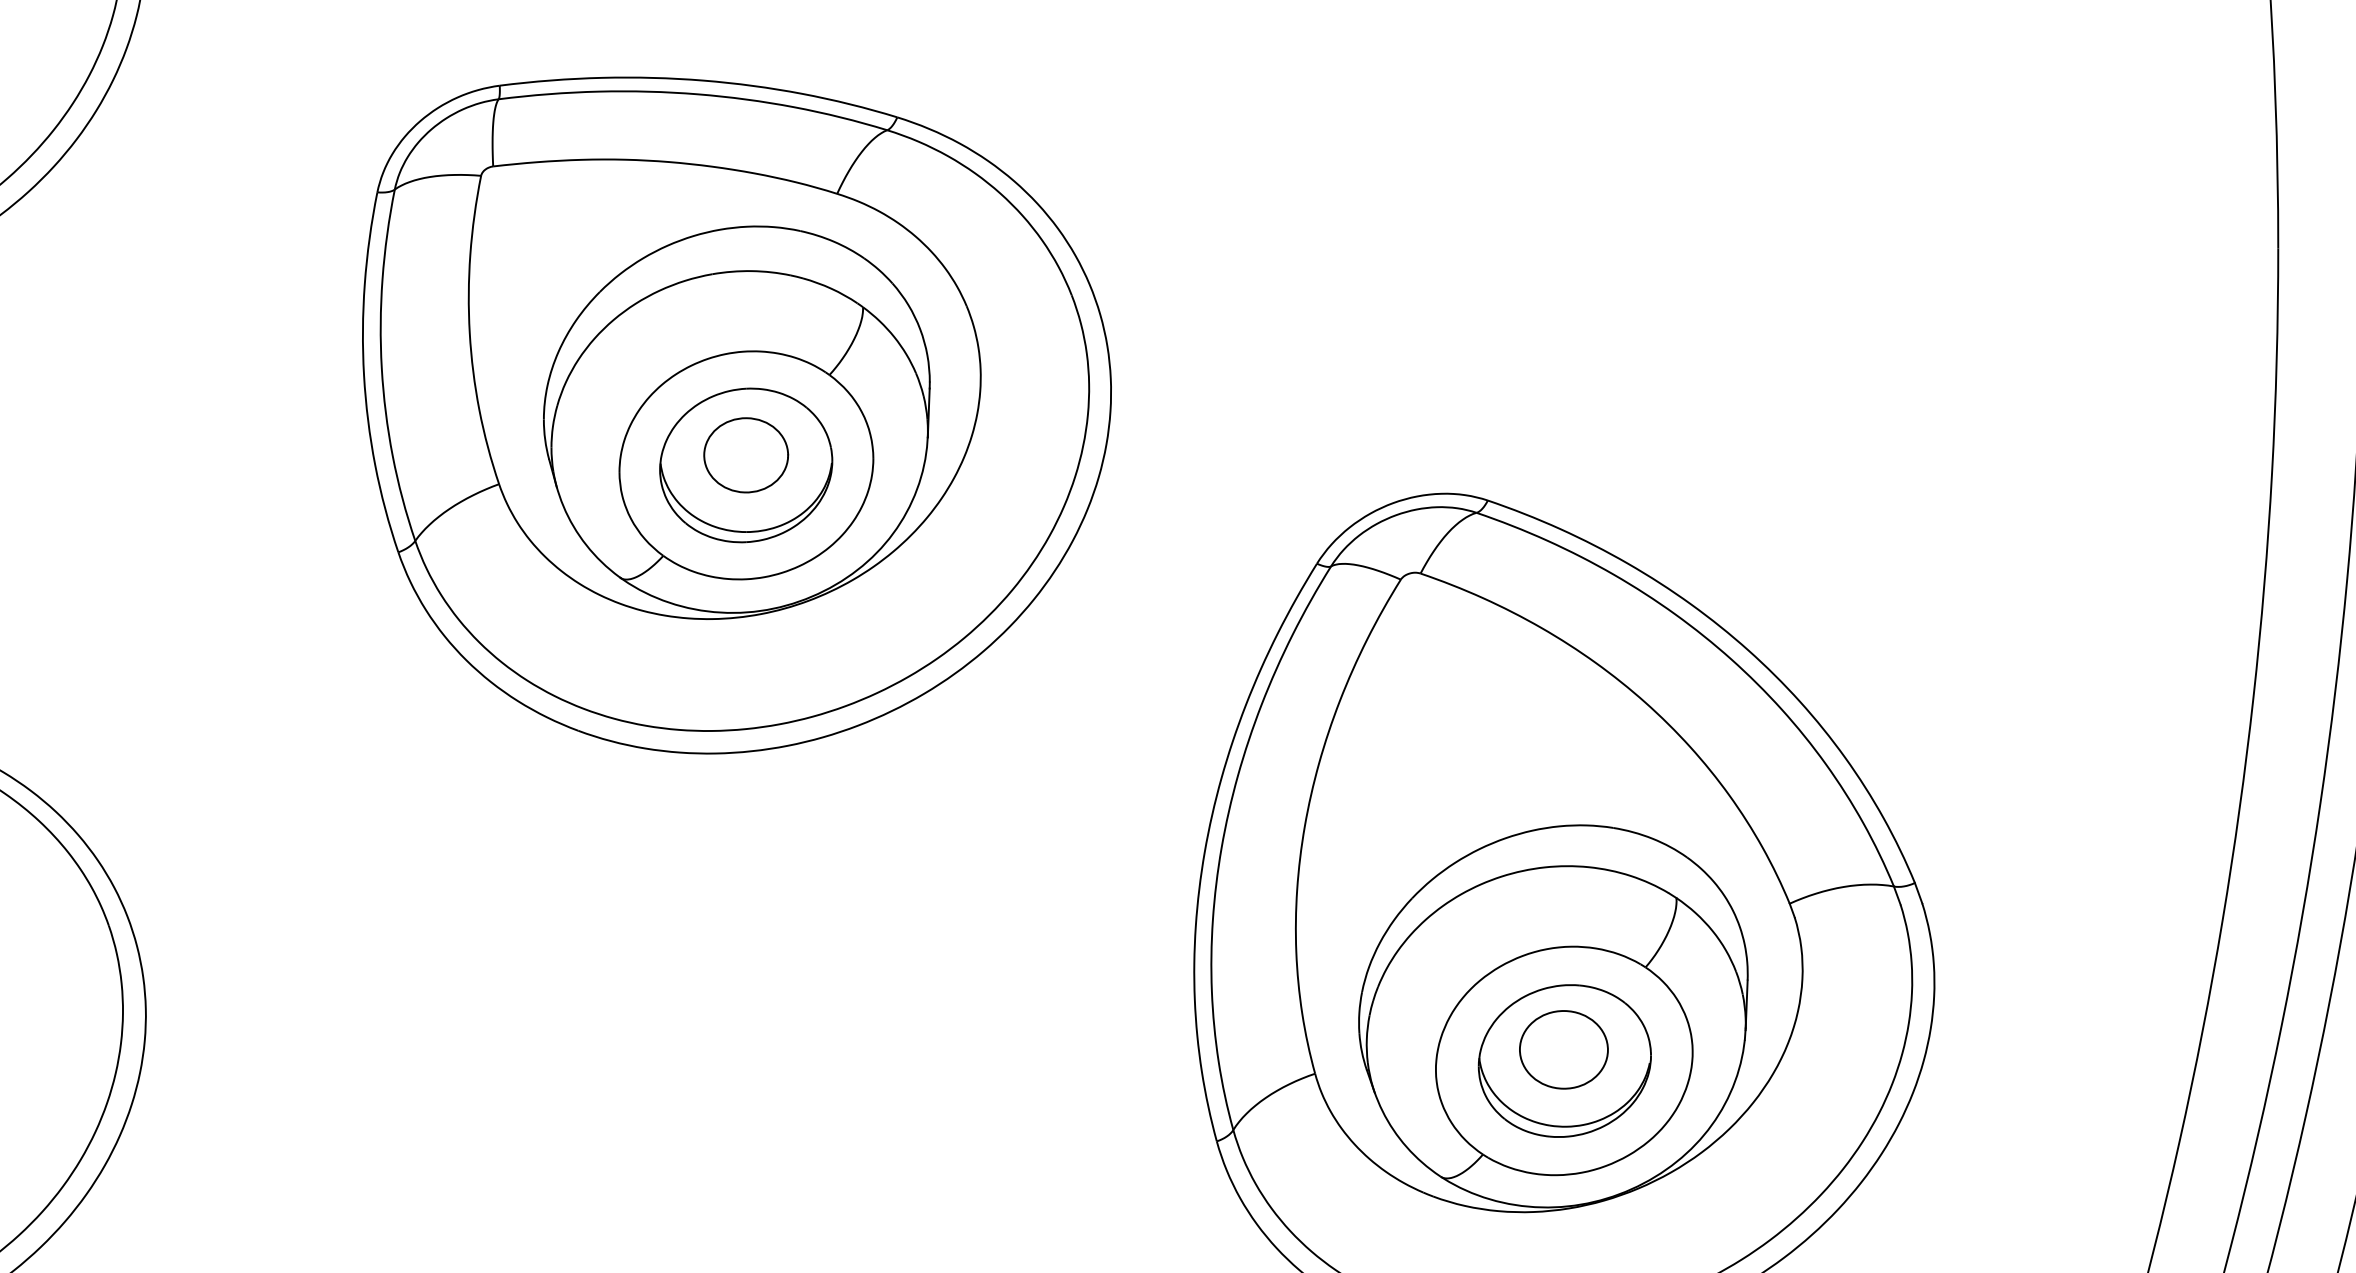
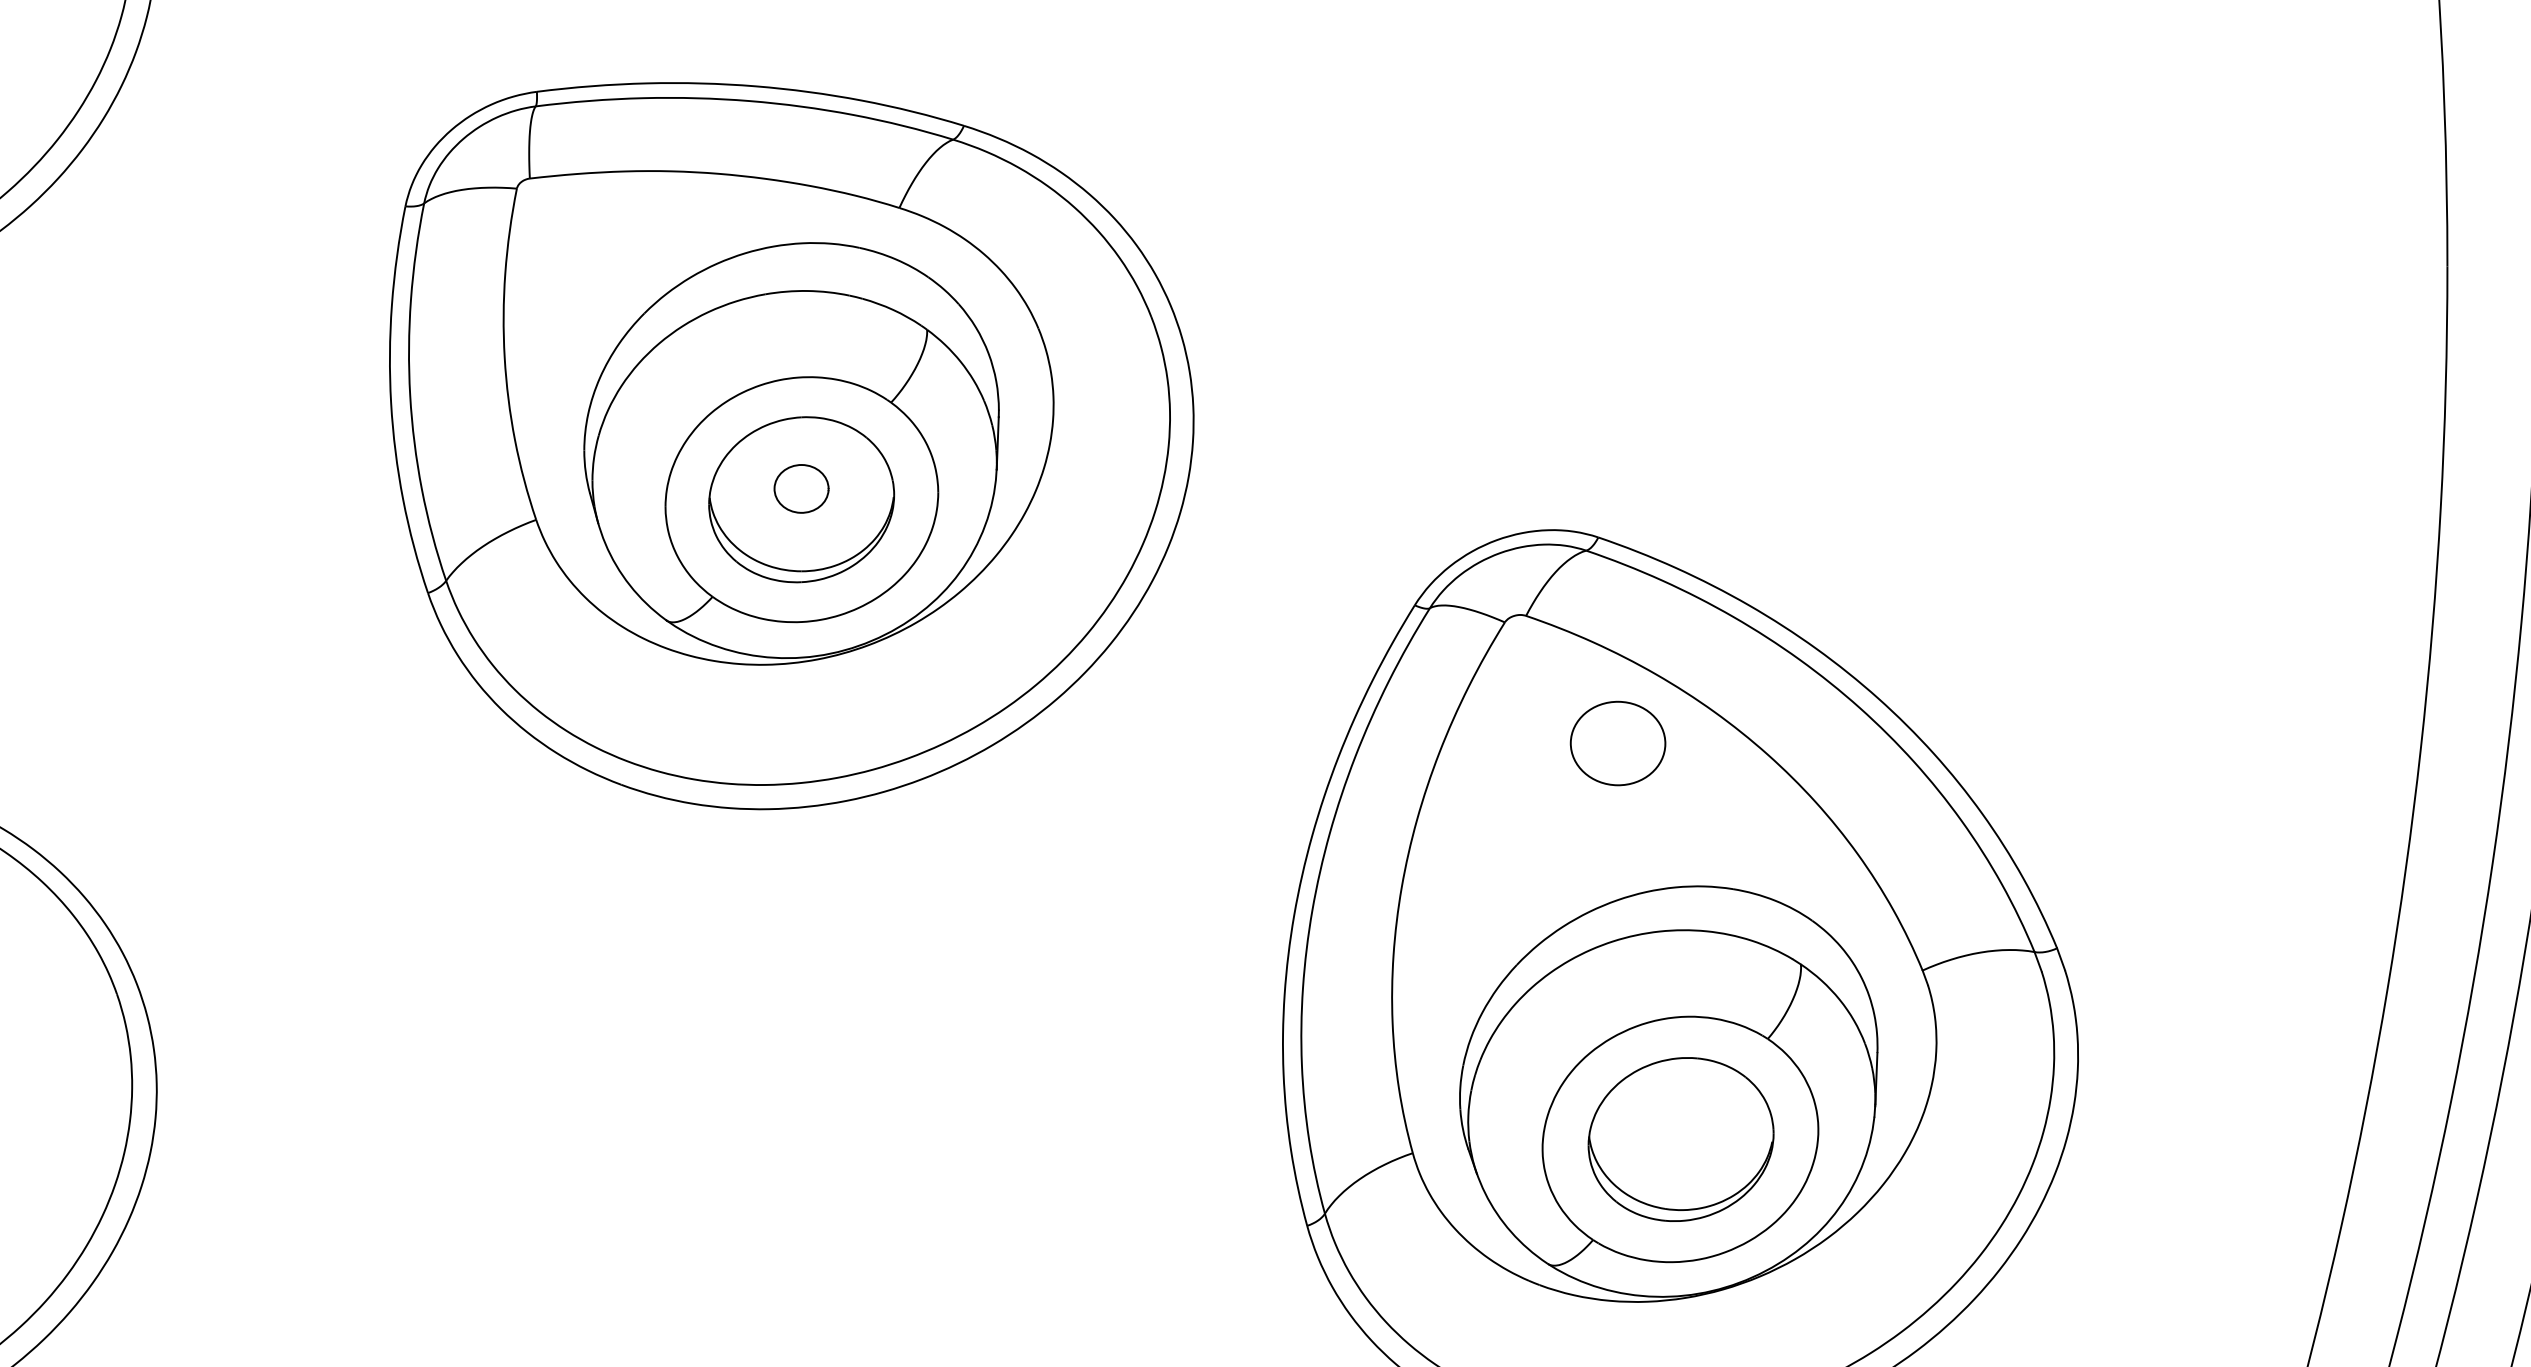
part: (746, 454) -> (801, 488), size x0.6
part: (1563, 1049) -> (1617, 743), moved

